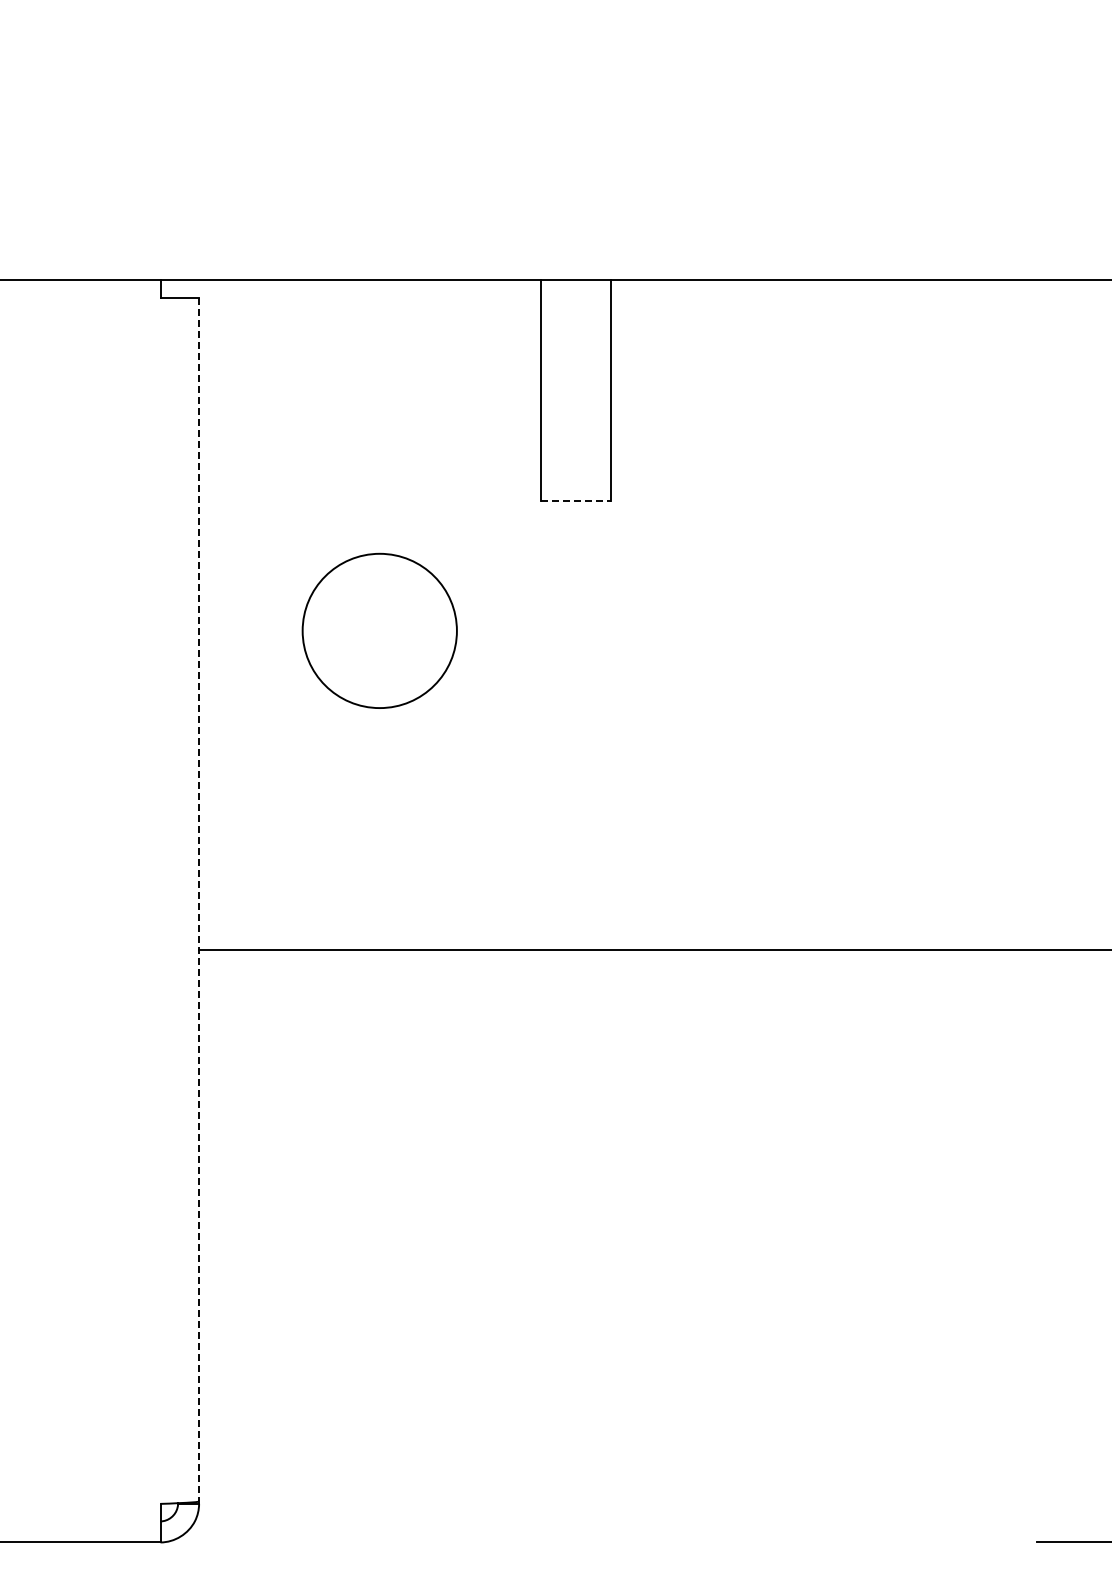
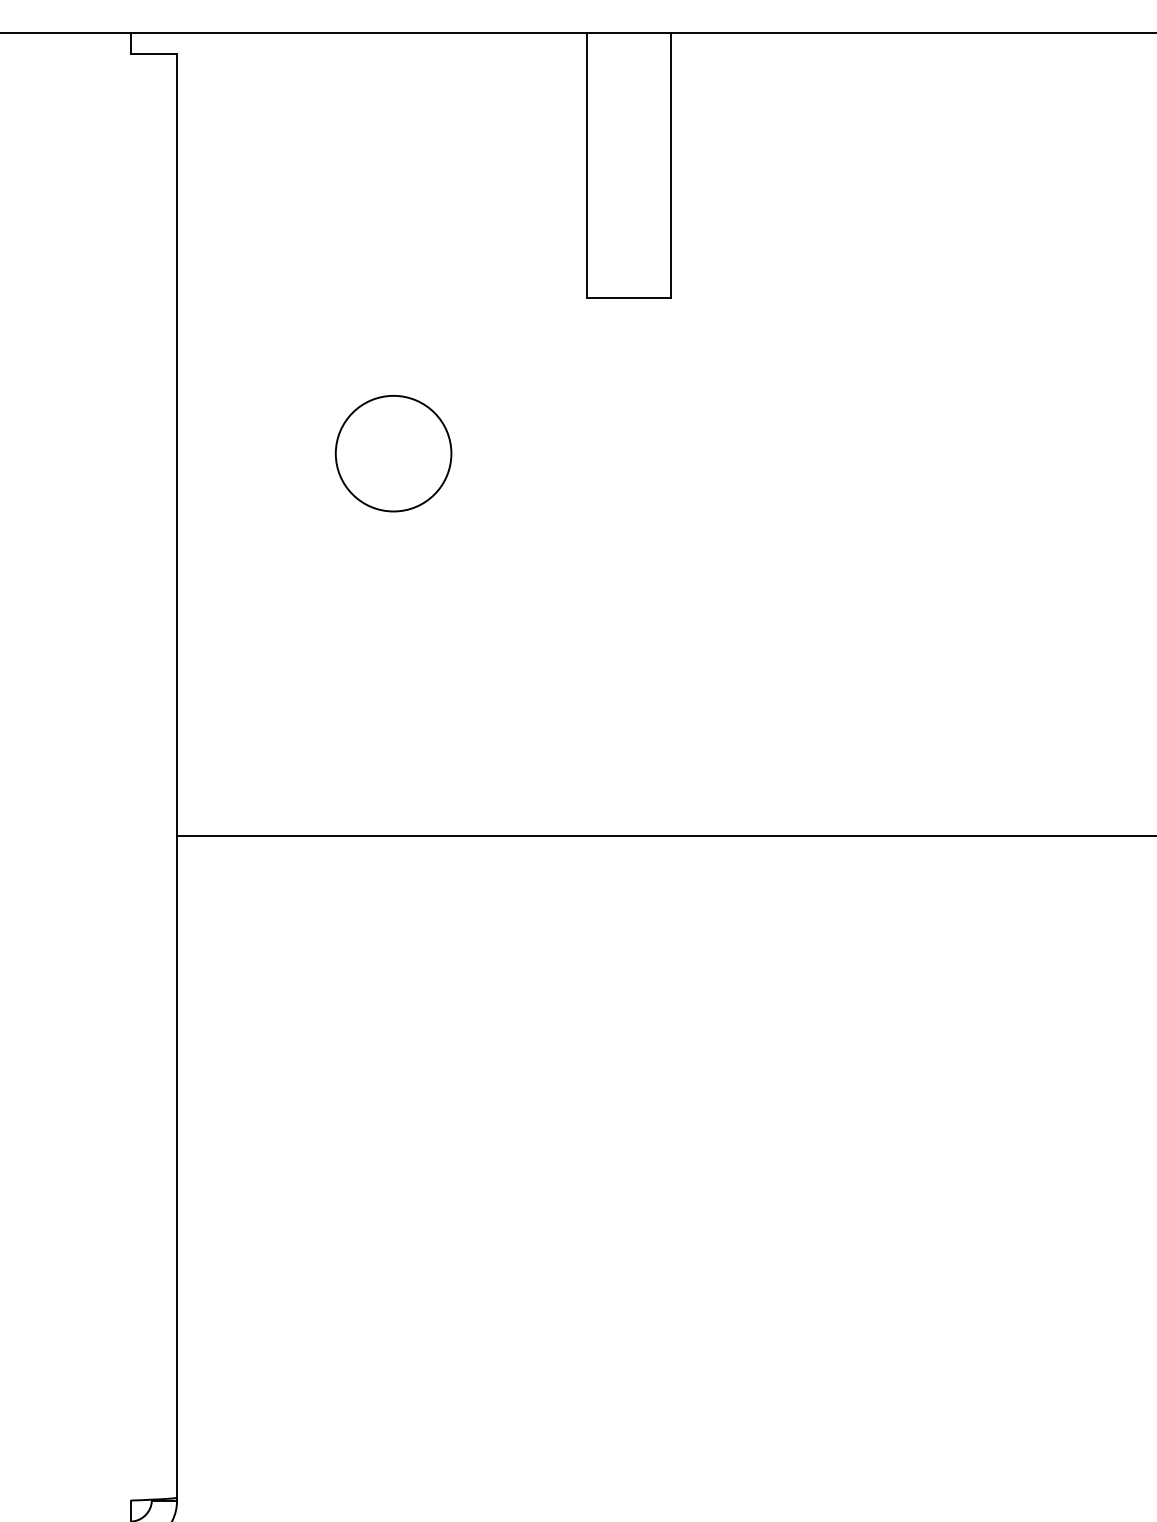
line: (576, 501) -> (629, 298), dashed -> solid
circle: (379, 630) -> (393, 453), size x0.62
line: (199, 899) -> (177, 775), dashed -> solid

